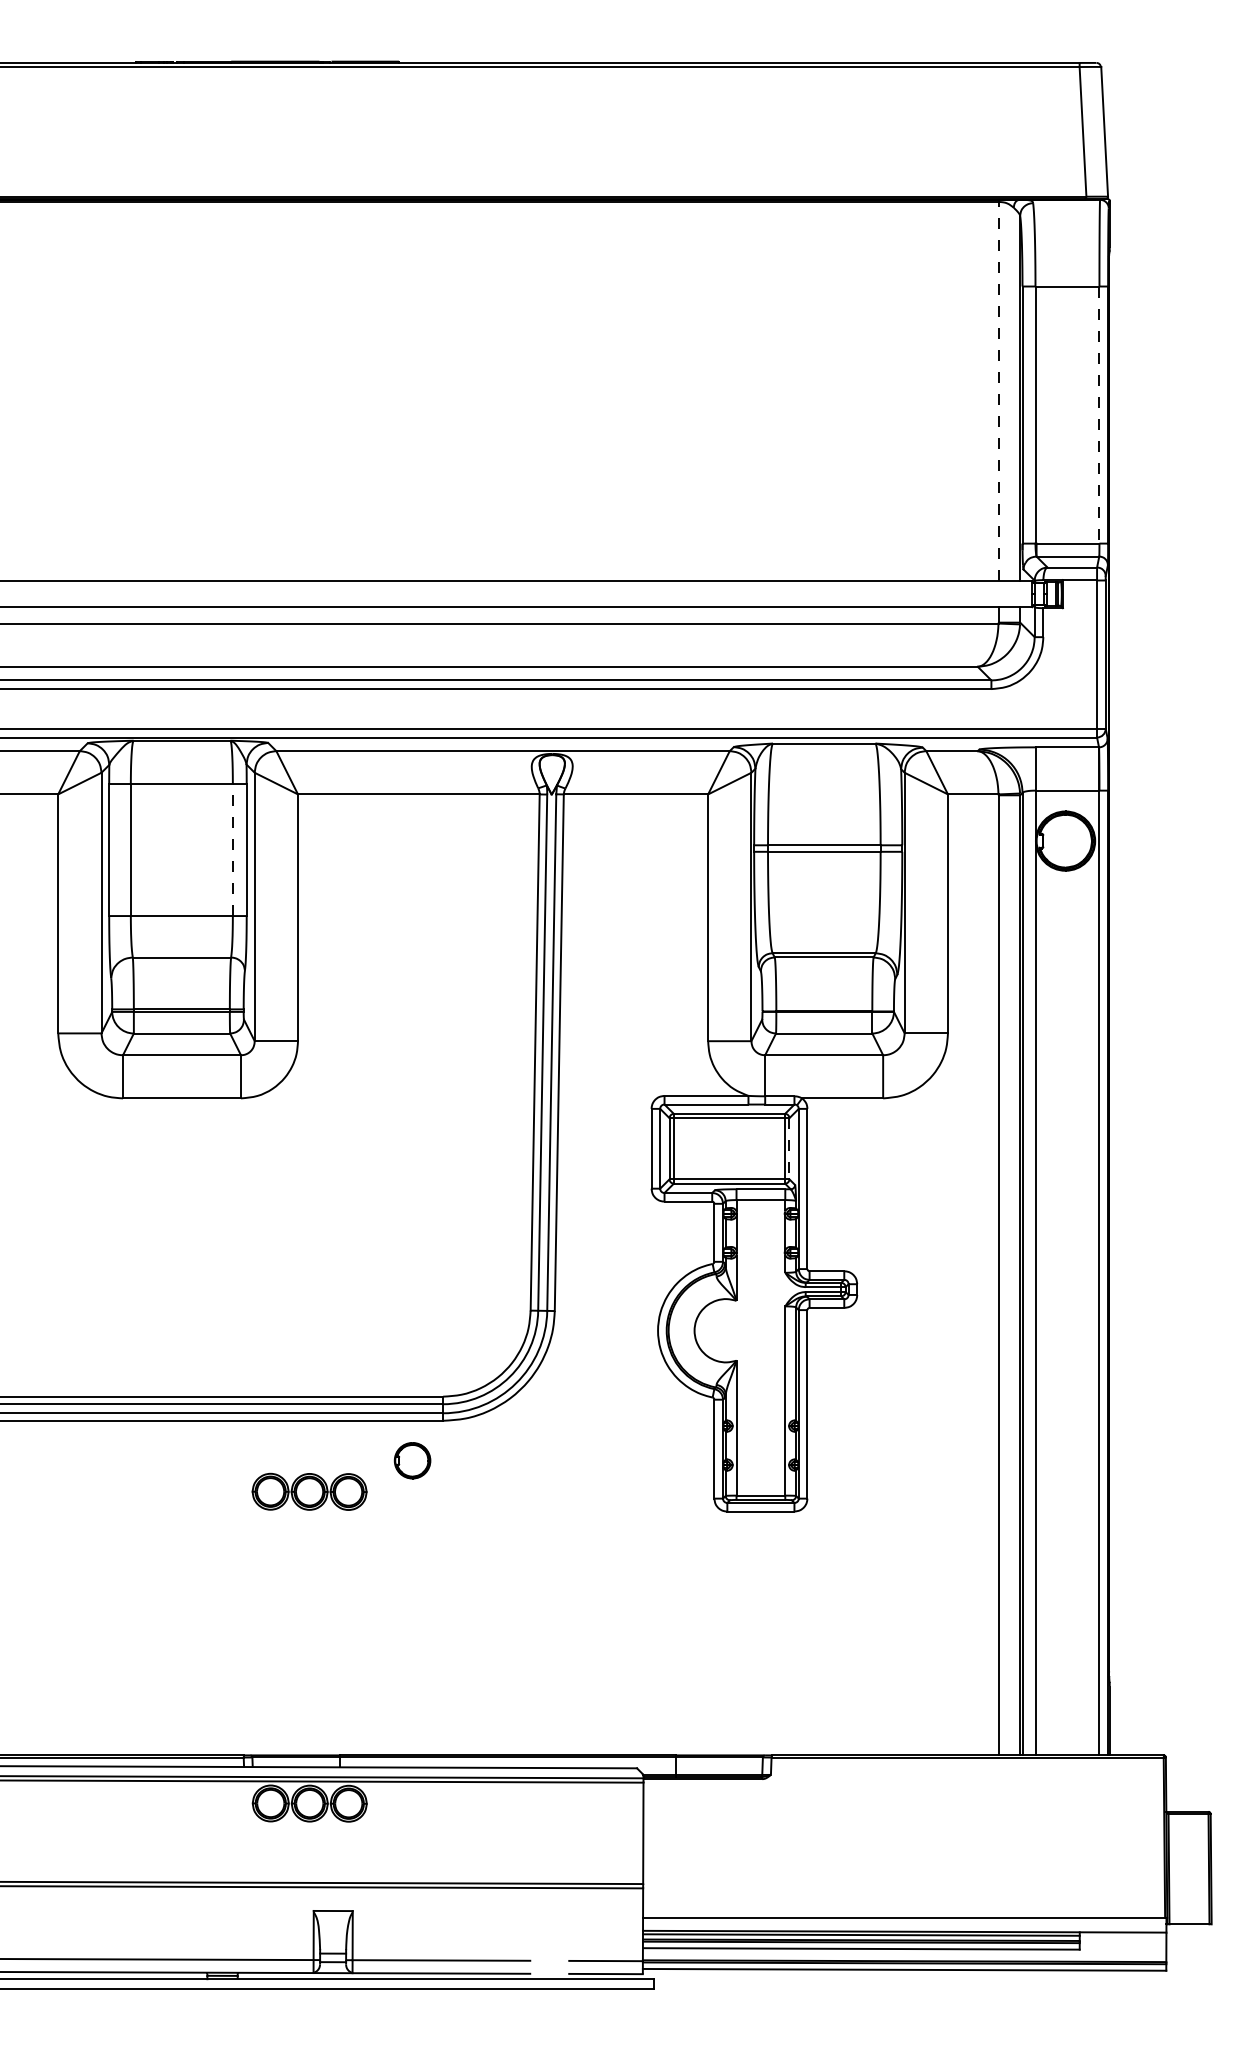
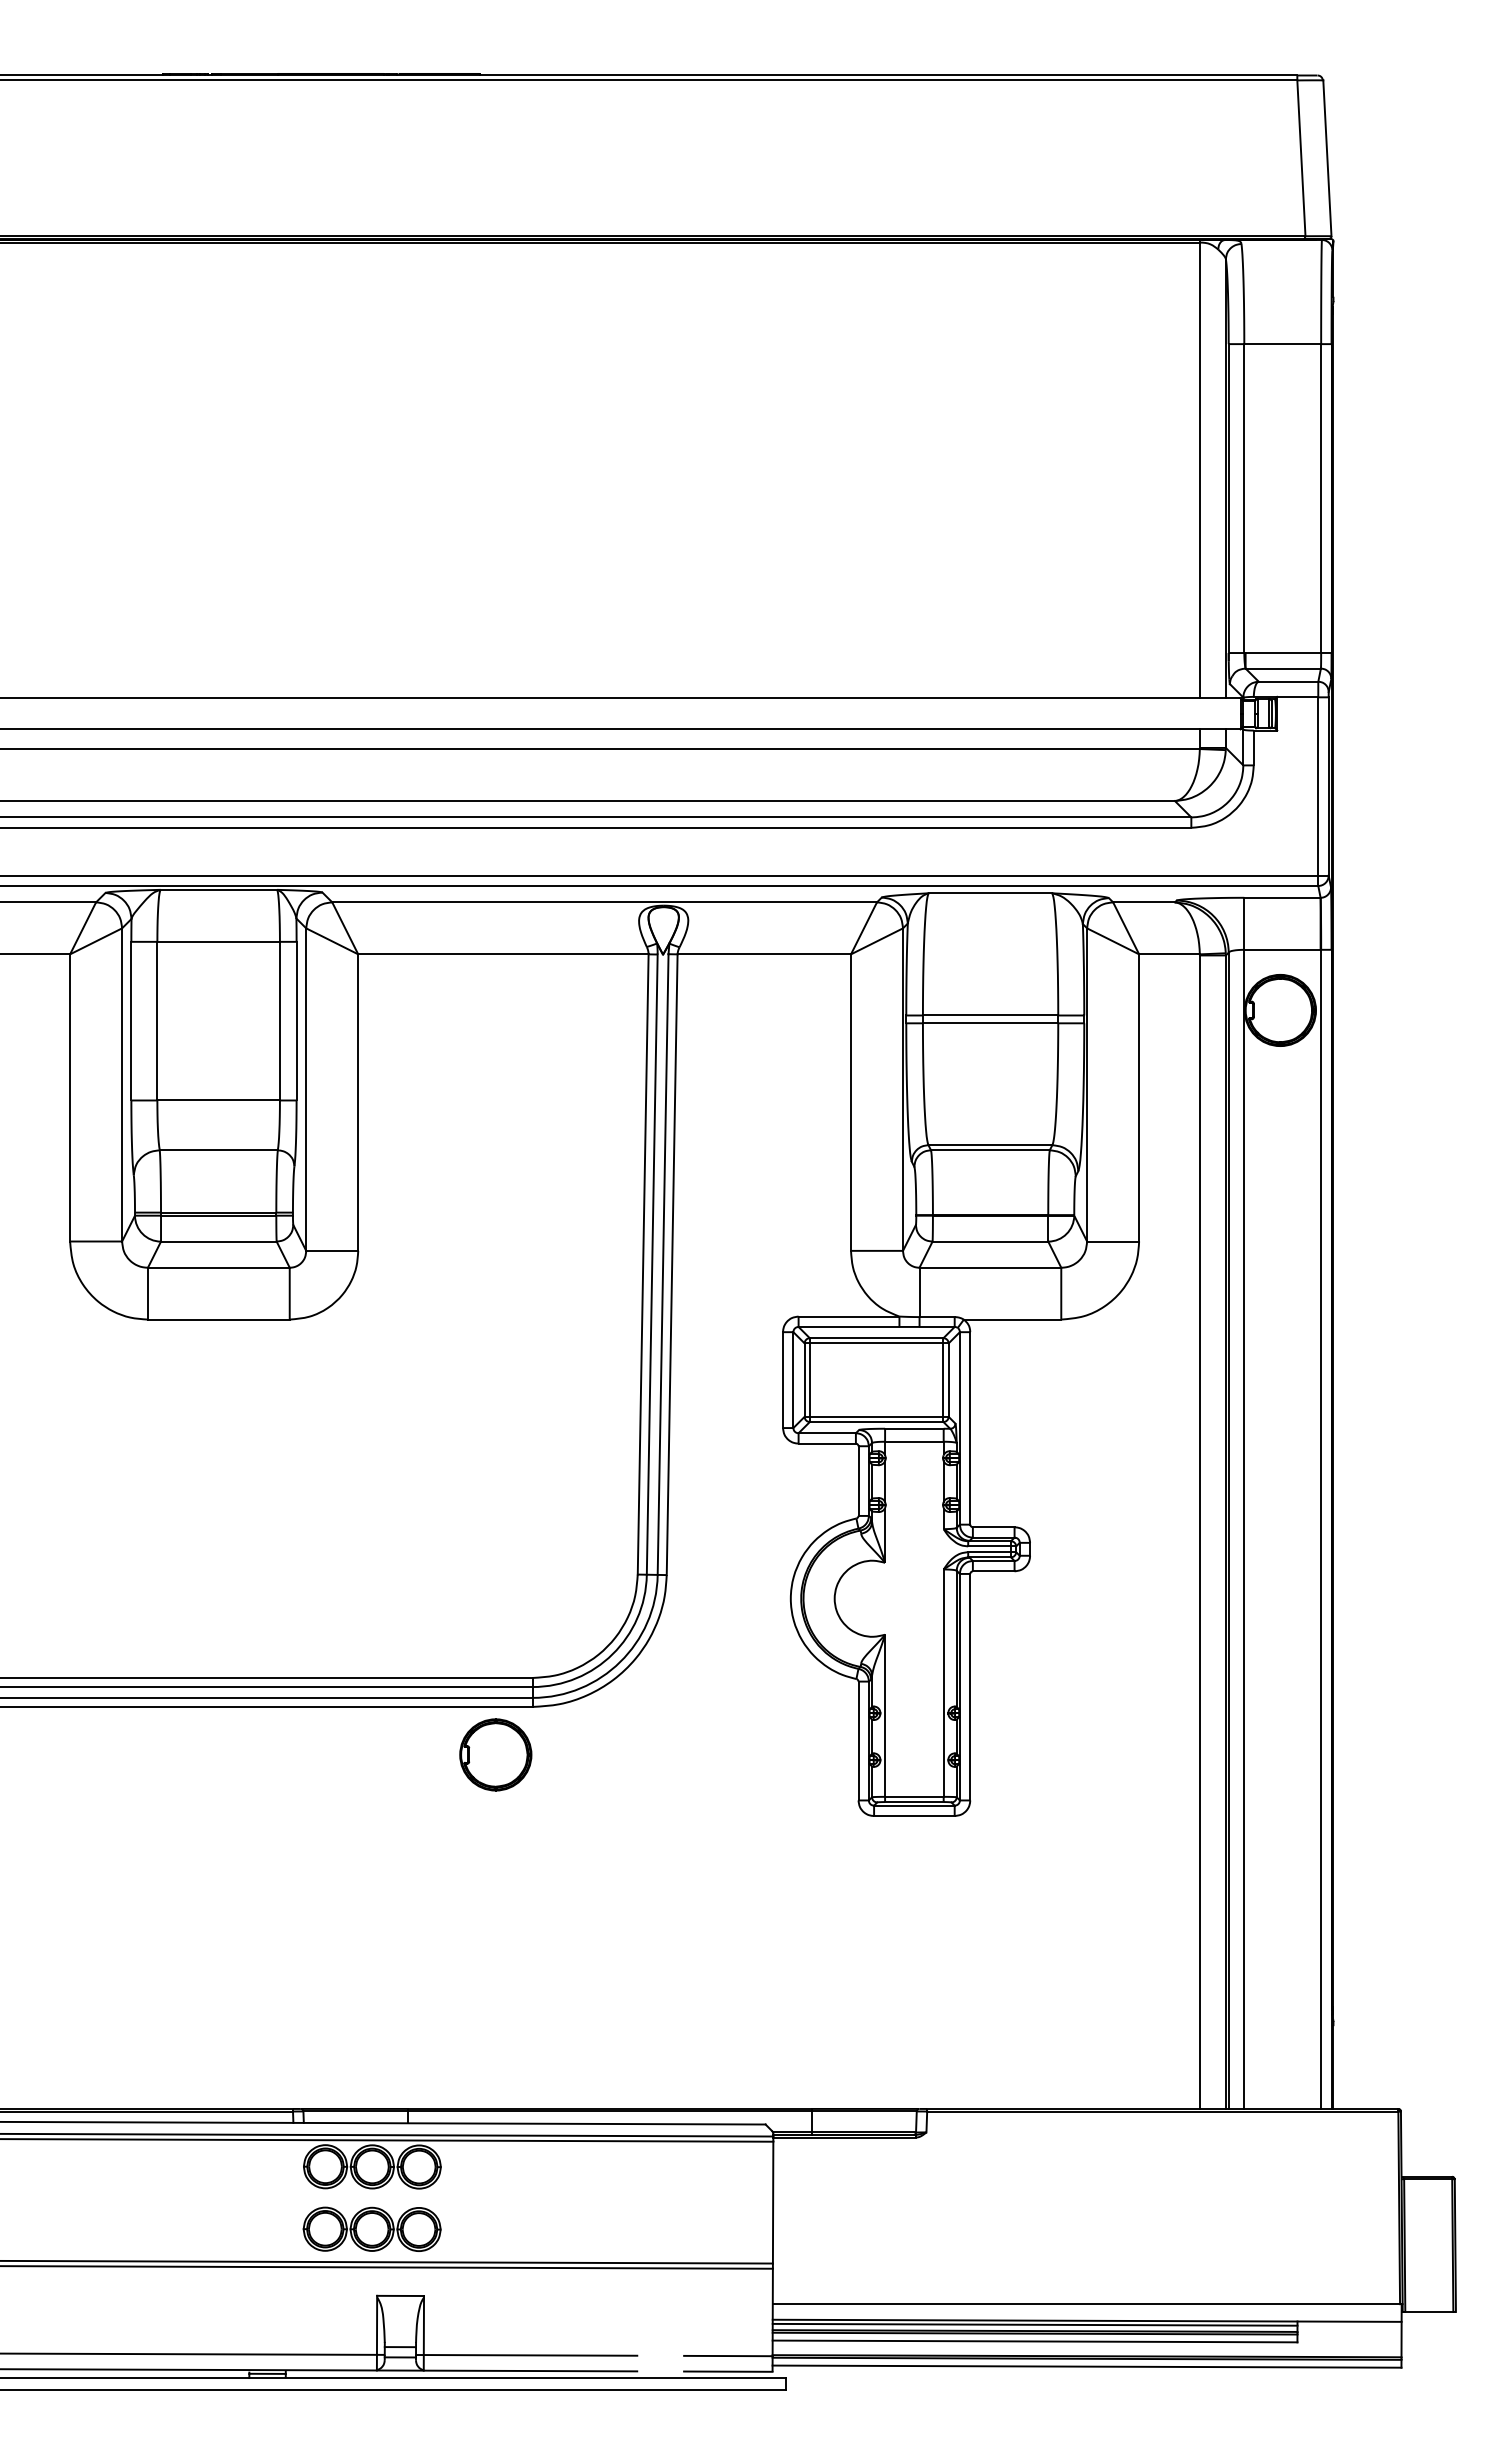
line: (998, 391) -> (1199, 470), dashed -> solid
line: (1099, 415) -> (1321, 499), dashed -> solid
line: (232, 849) -> (279, 1020), dashed -> solid
line: (789, 1149) -> (948, 1380), dashed -> solid
part: (412, 1460) -> (495, 1754), size x1.67
part: (309, 1491) -> (371, 2228), moved

